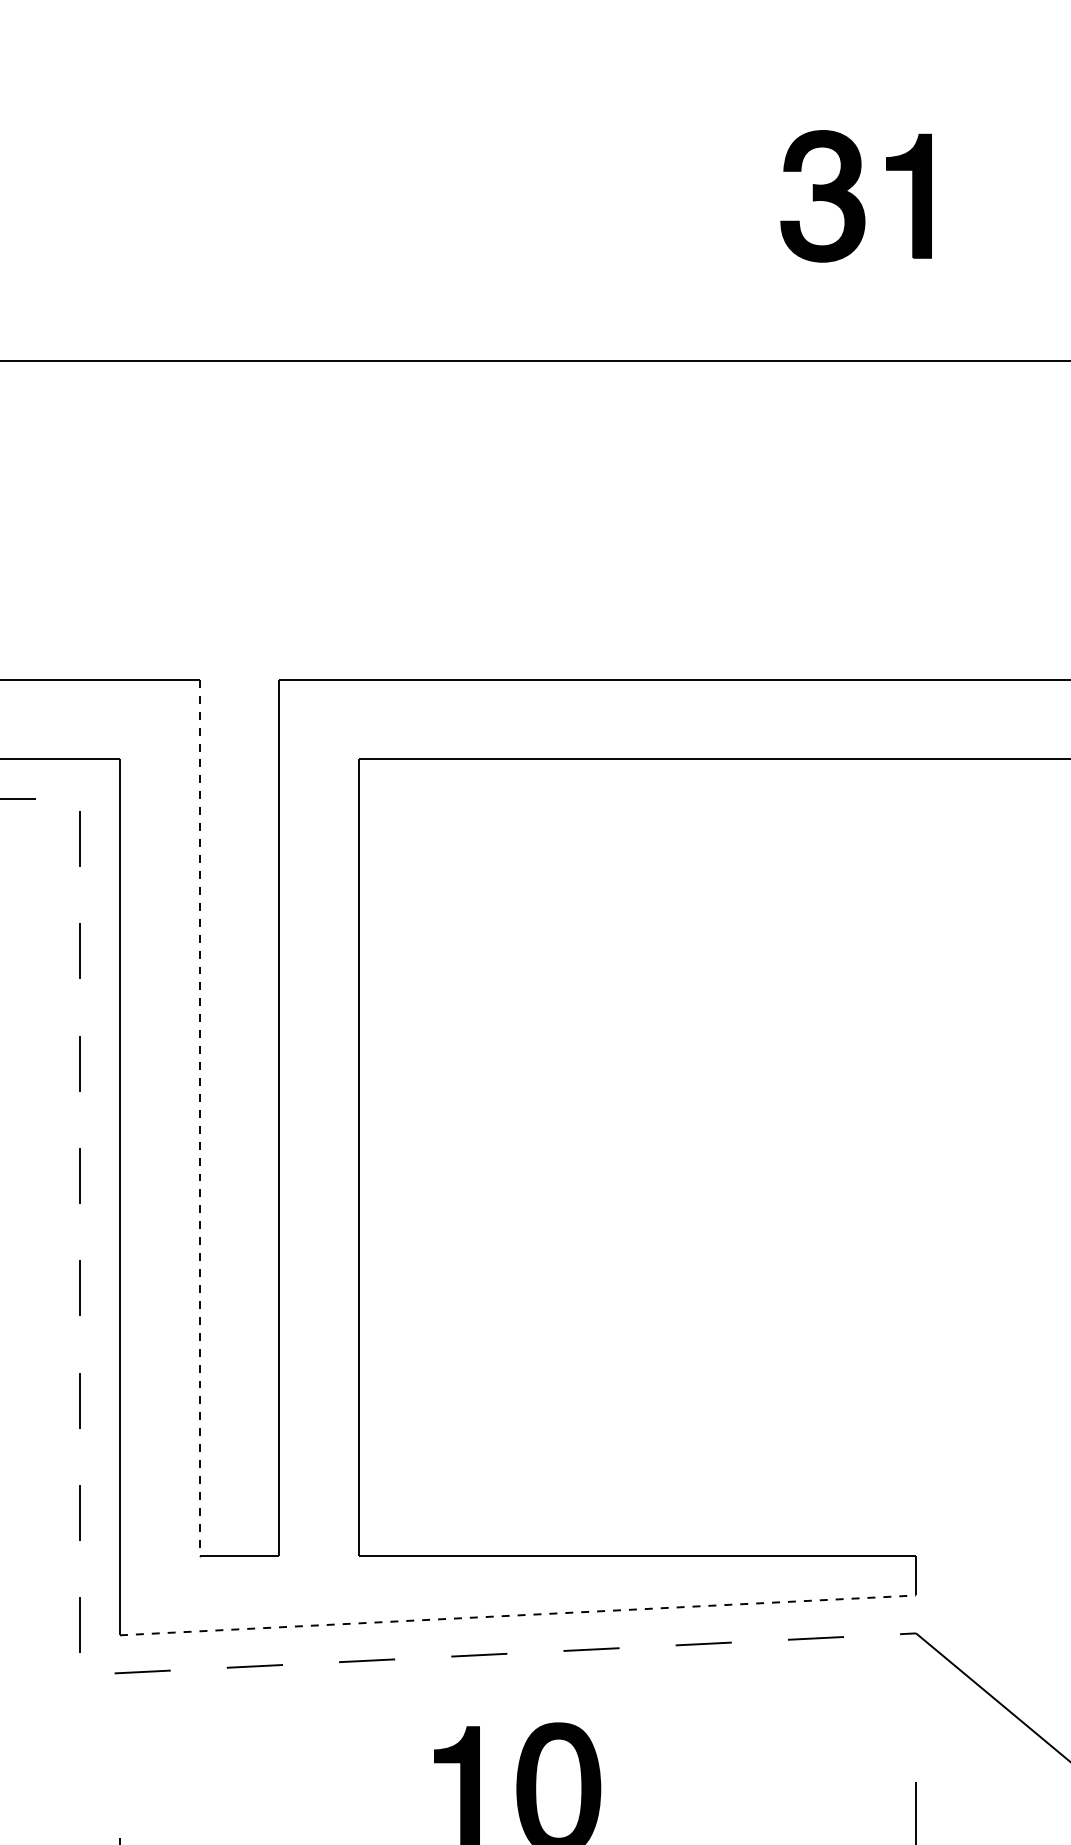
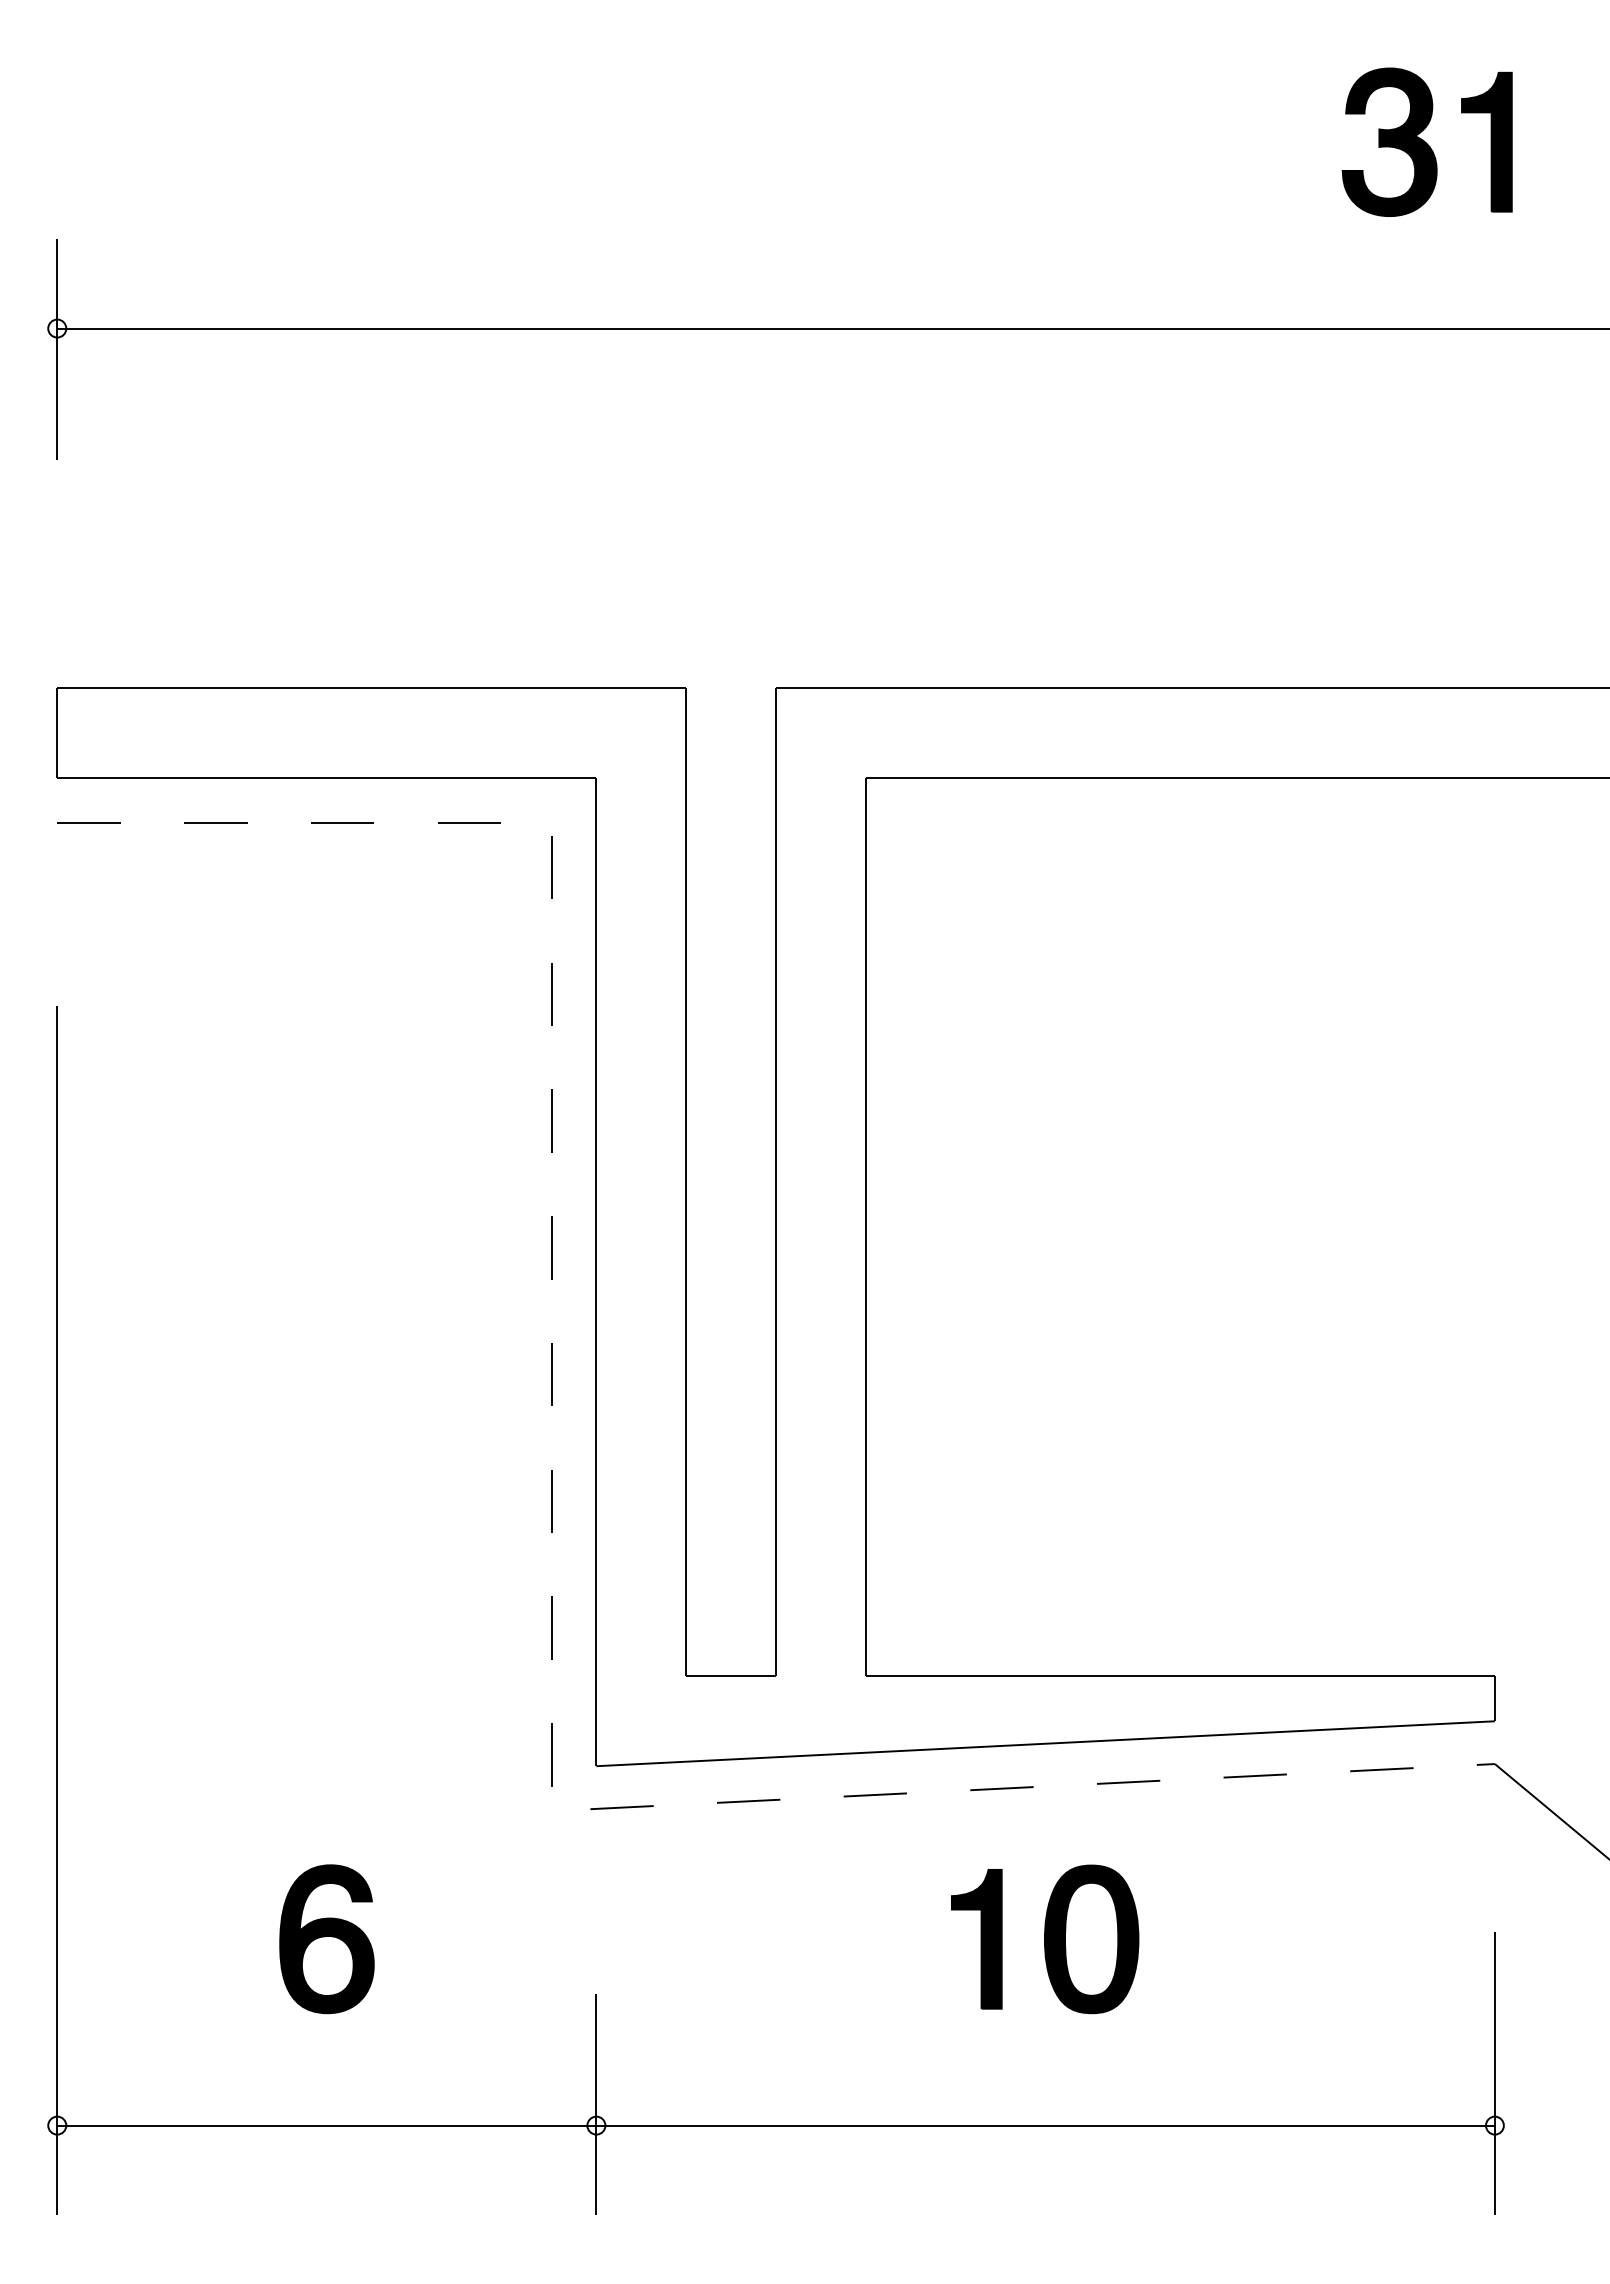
line: (199, 1118) -> (686, 1182), dashed -> solid
line: (517, 1615) -> (1045, 1743), dashed -> solid

